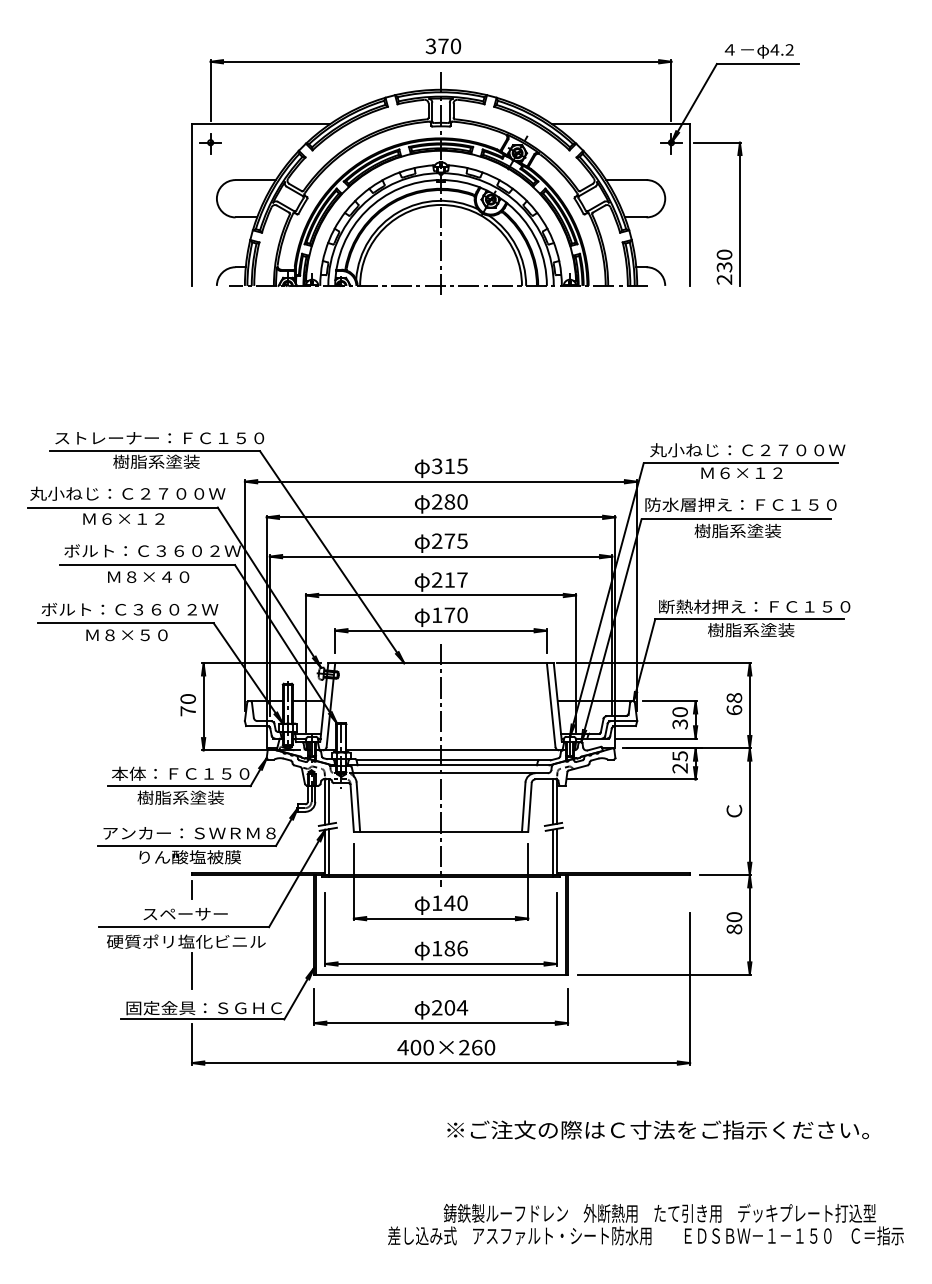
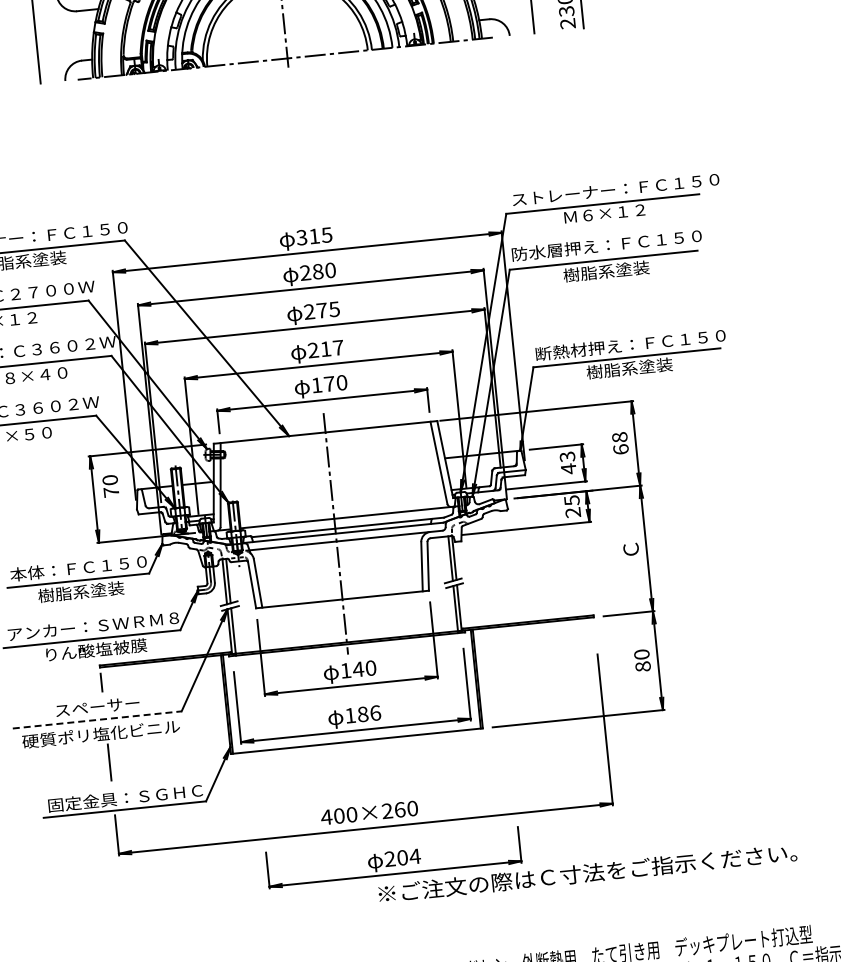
text: (754, 450) -> (614, 190), 丸小ねじ：Ｃ２７００Ｗ -> ストレーナー：ＦＣ１５０
text: (187, 705) -> (110, 486), moved
text: (679, 718) -> (567, 463), 30 -> 43
line: (184, 927) -> (97, 720), solid -> dashed
part: (441, 1006) -> (394, 857), moved

